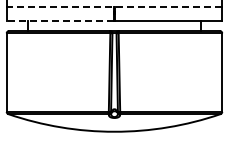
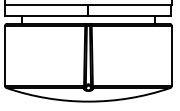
line: (114, 6) -> (88, 4), dashed -> solid
line: (60, 20) -> (46, 15), dashed -> solid

